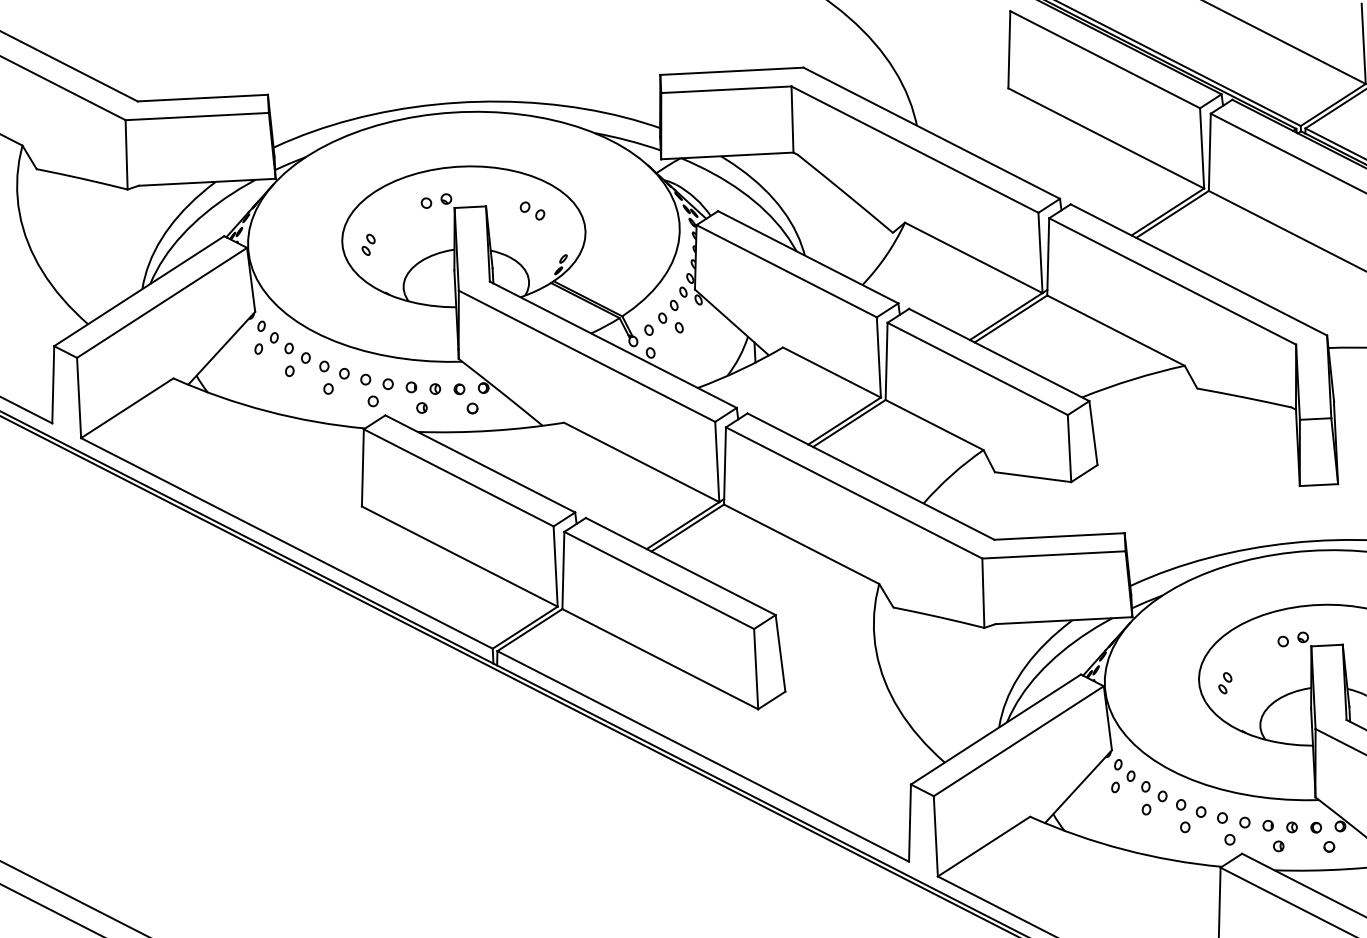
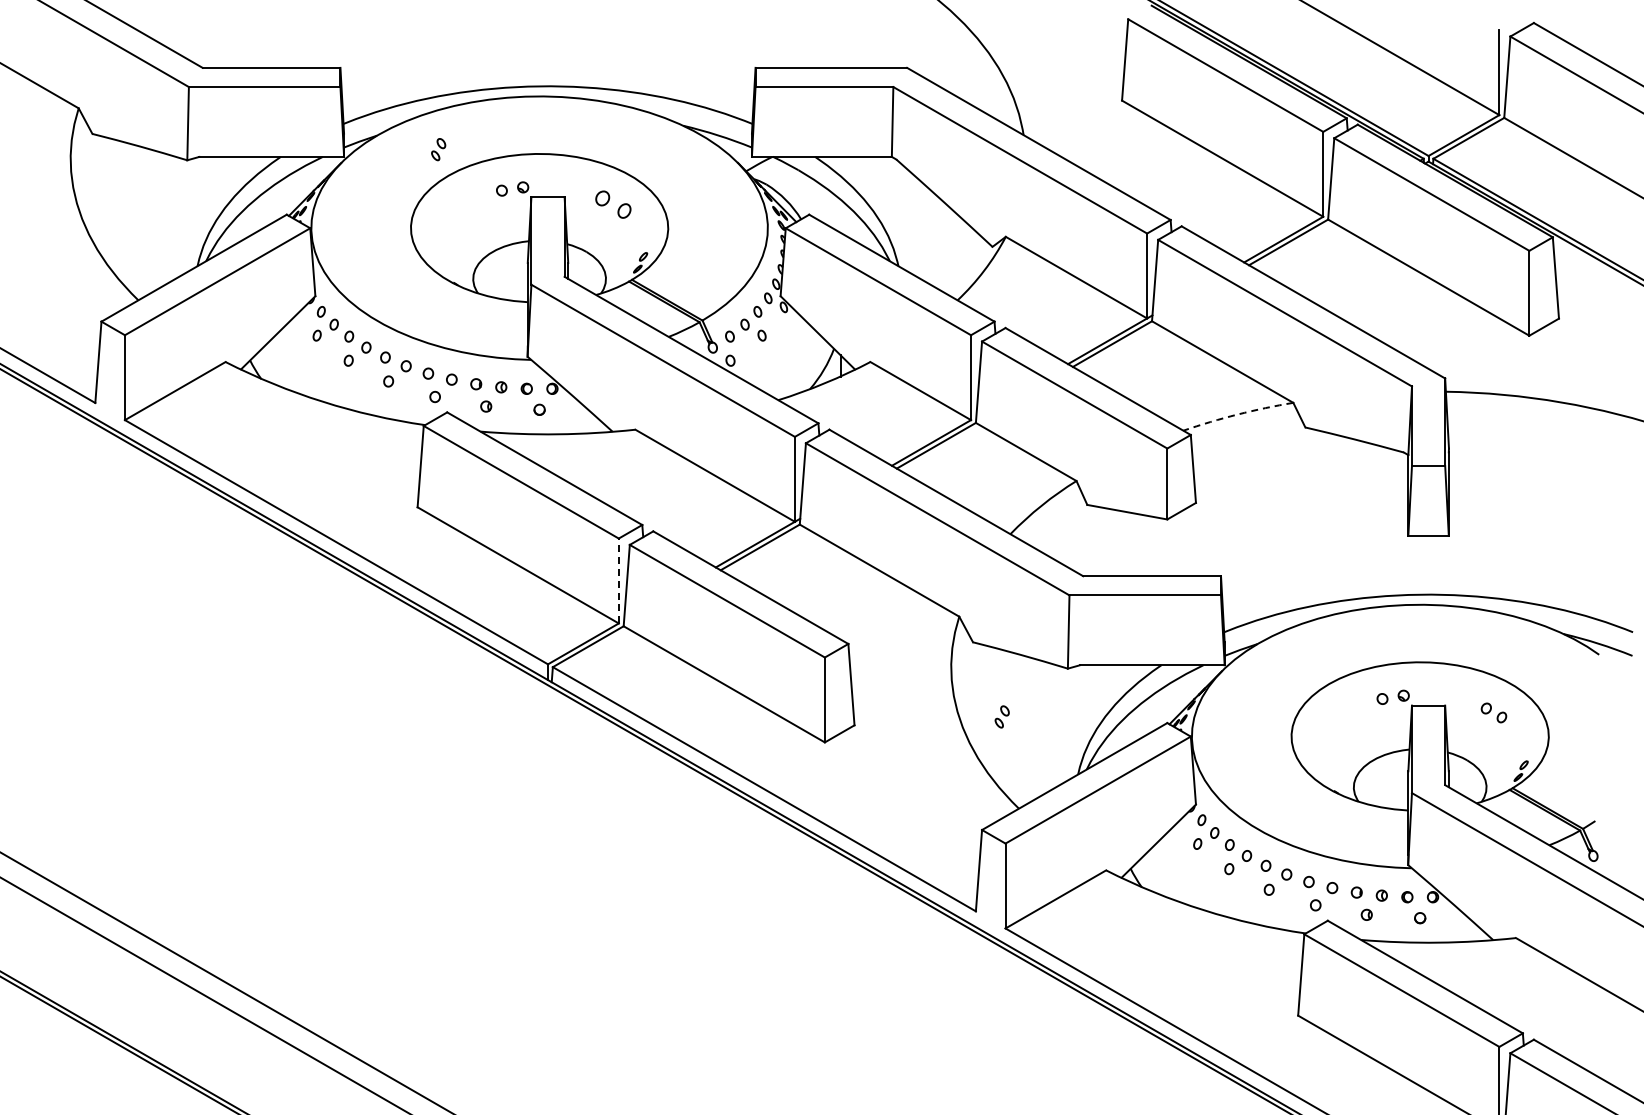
part: (532, 210) -> (613, 204), size x1.4
part: (368, 244) -> (438, 149), moved
arc: (1132, 379) -> (1237, 414), solid -> dashed
line: (555, 566) -> (618, 580), solid -> dashed
part: (1224, 682) -> (1001, 716), moved

